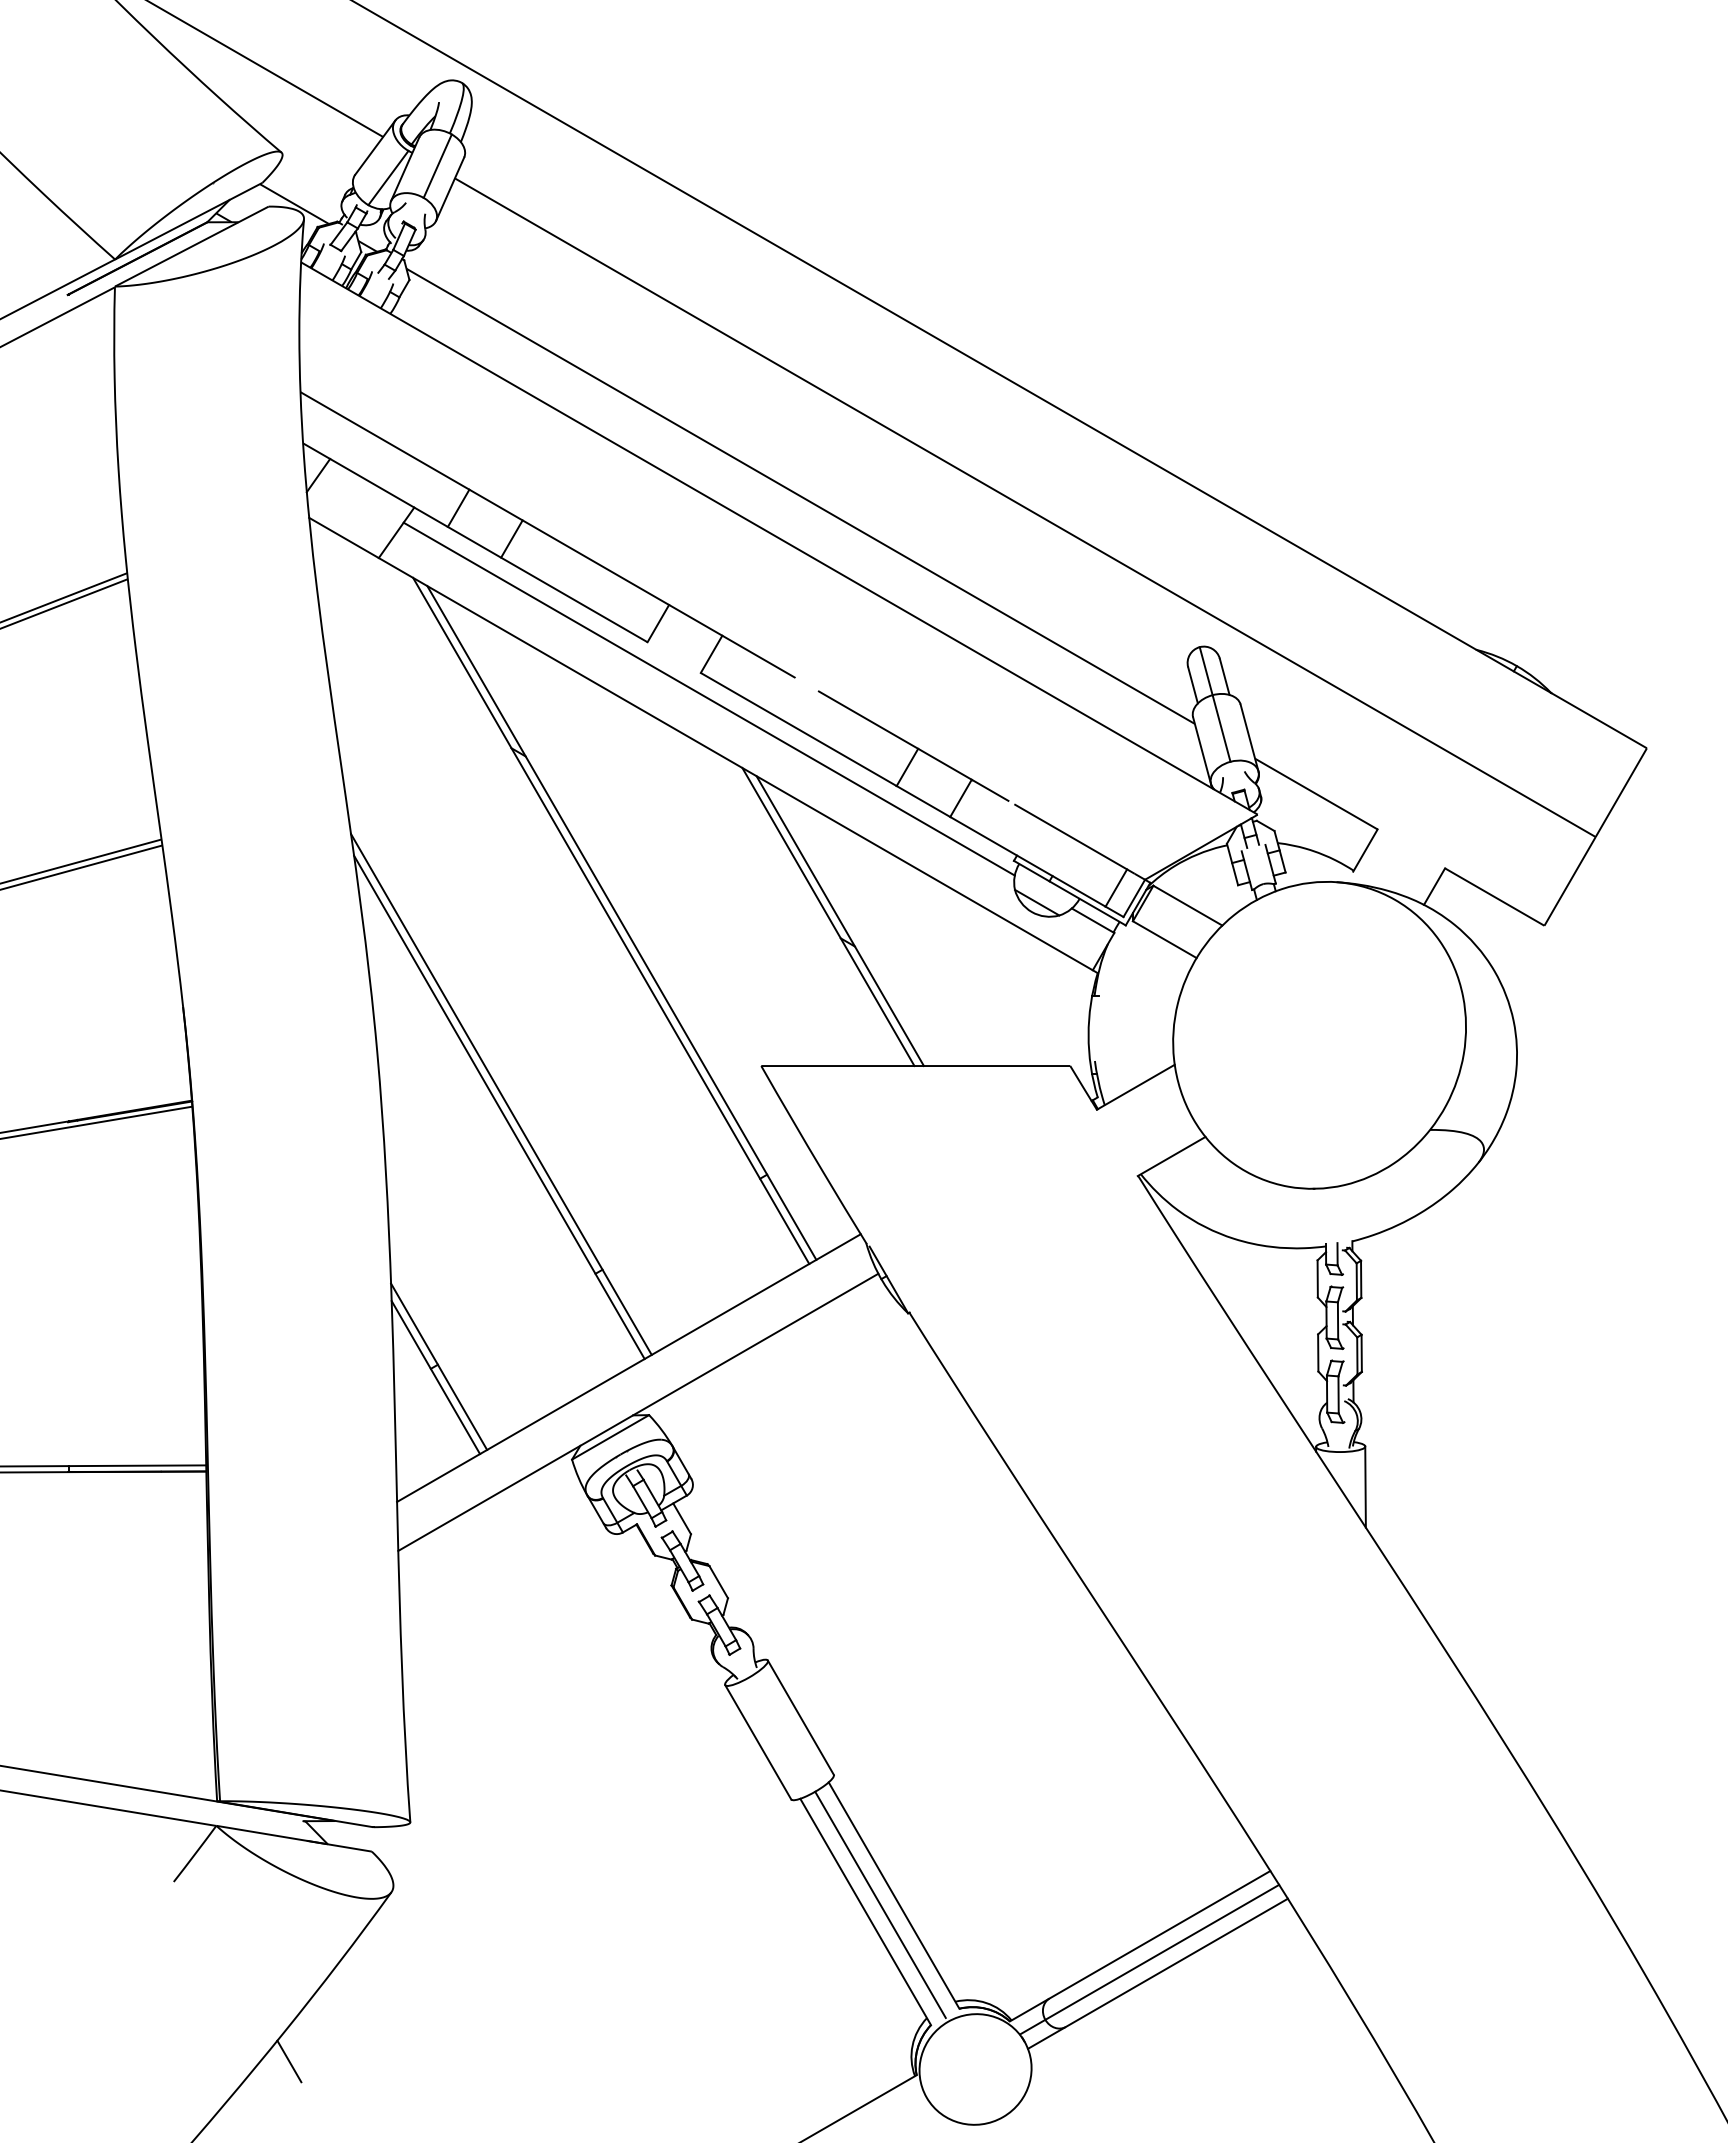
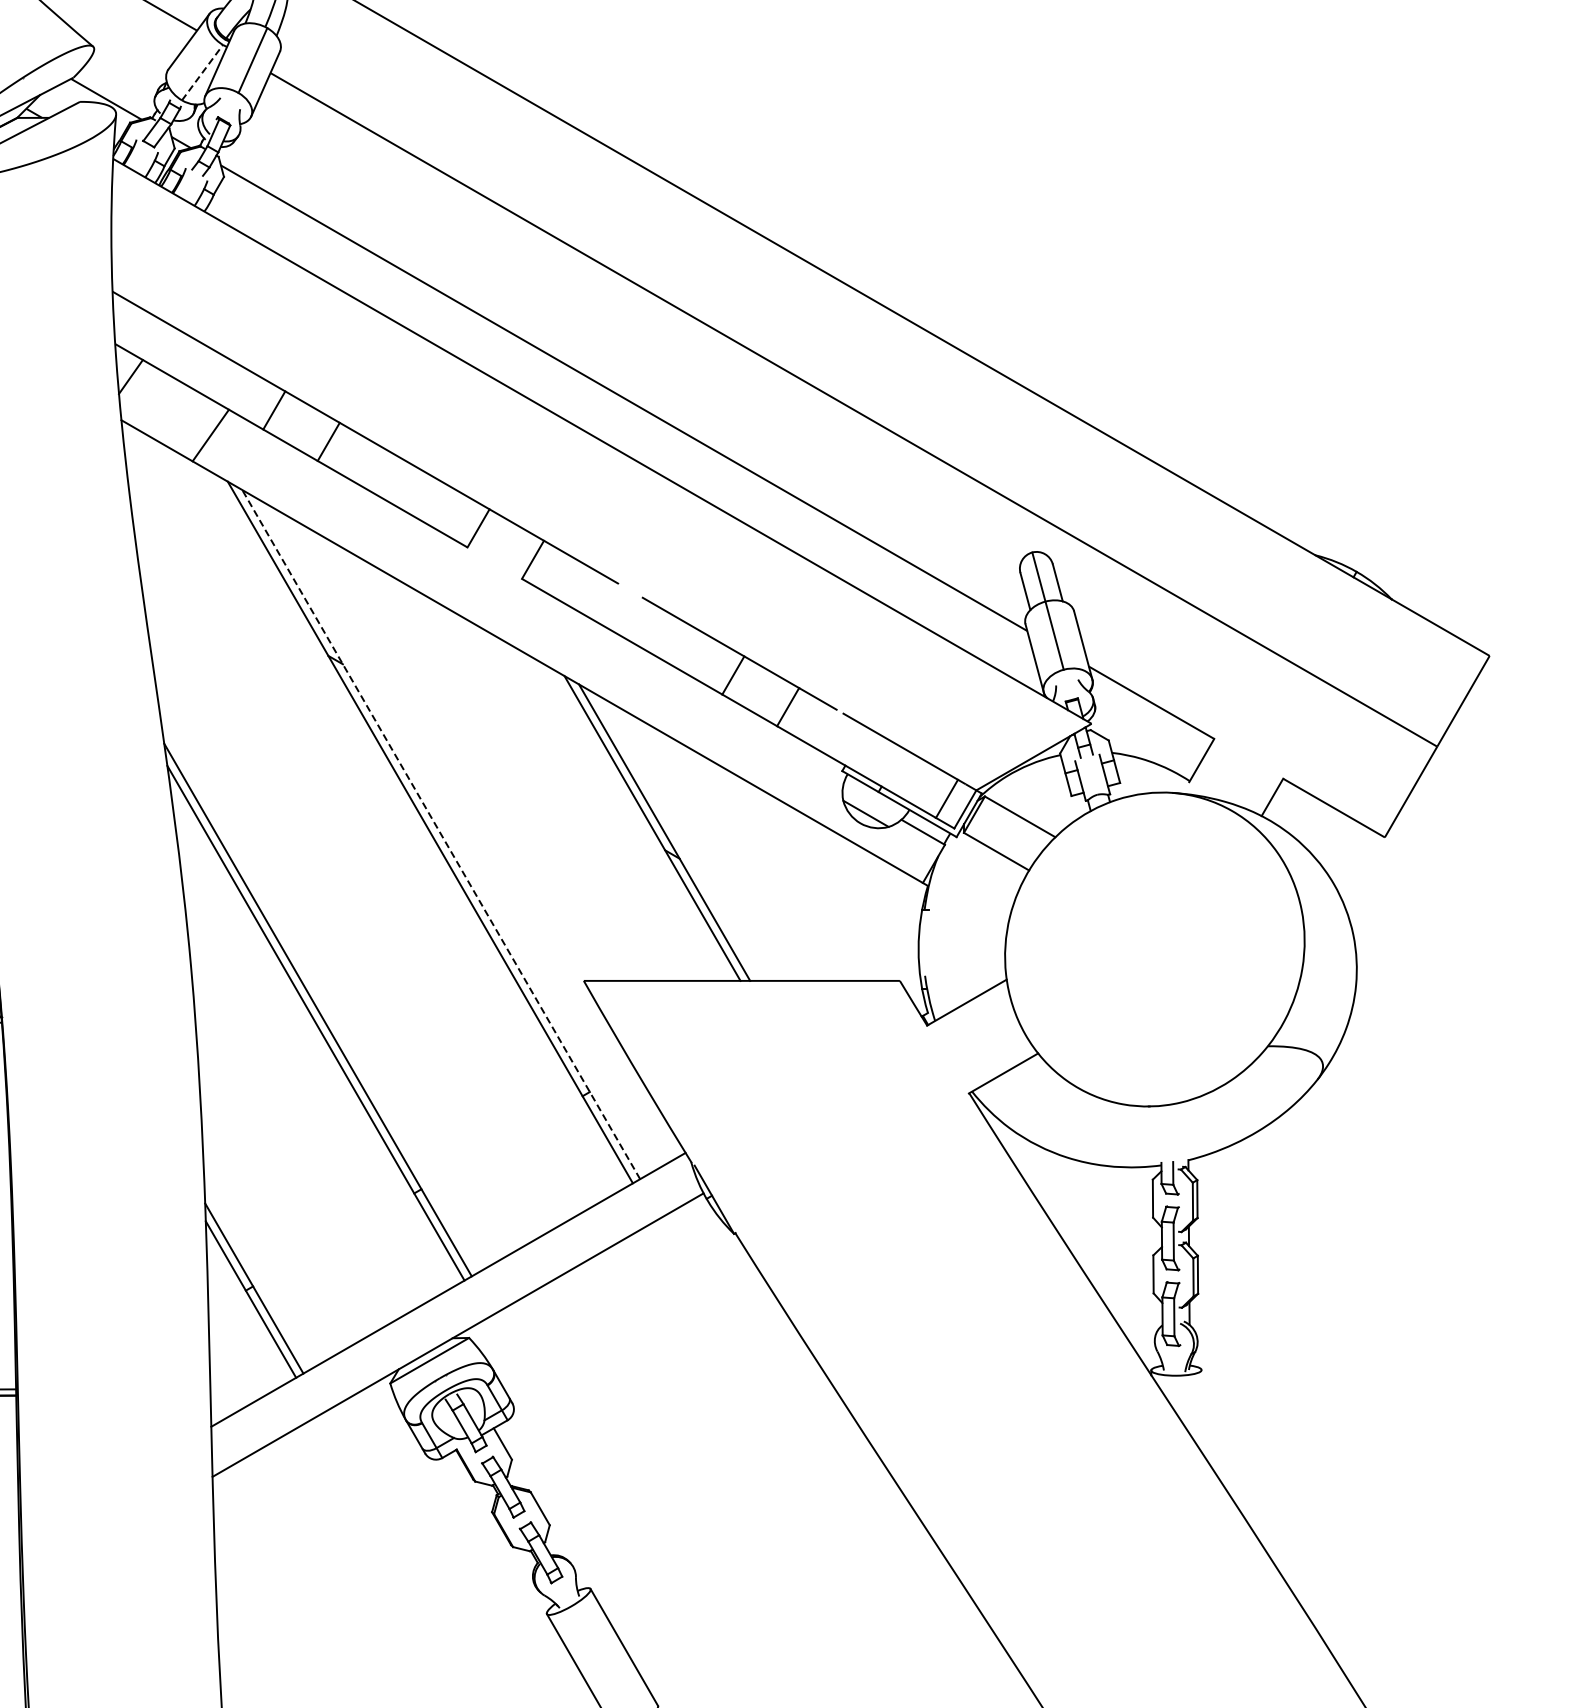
line: (388, 178) -> (202, 73), solid -> dashed
line: (708, 698) -> (529, 604), removed
line: (621, 922) -> (440, 834), solid -> dashed
line: (1365, 1486) -> (1201, 1410), removed

